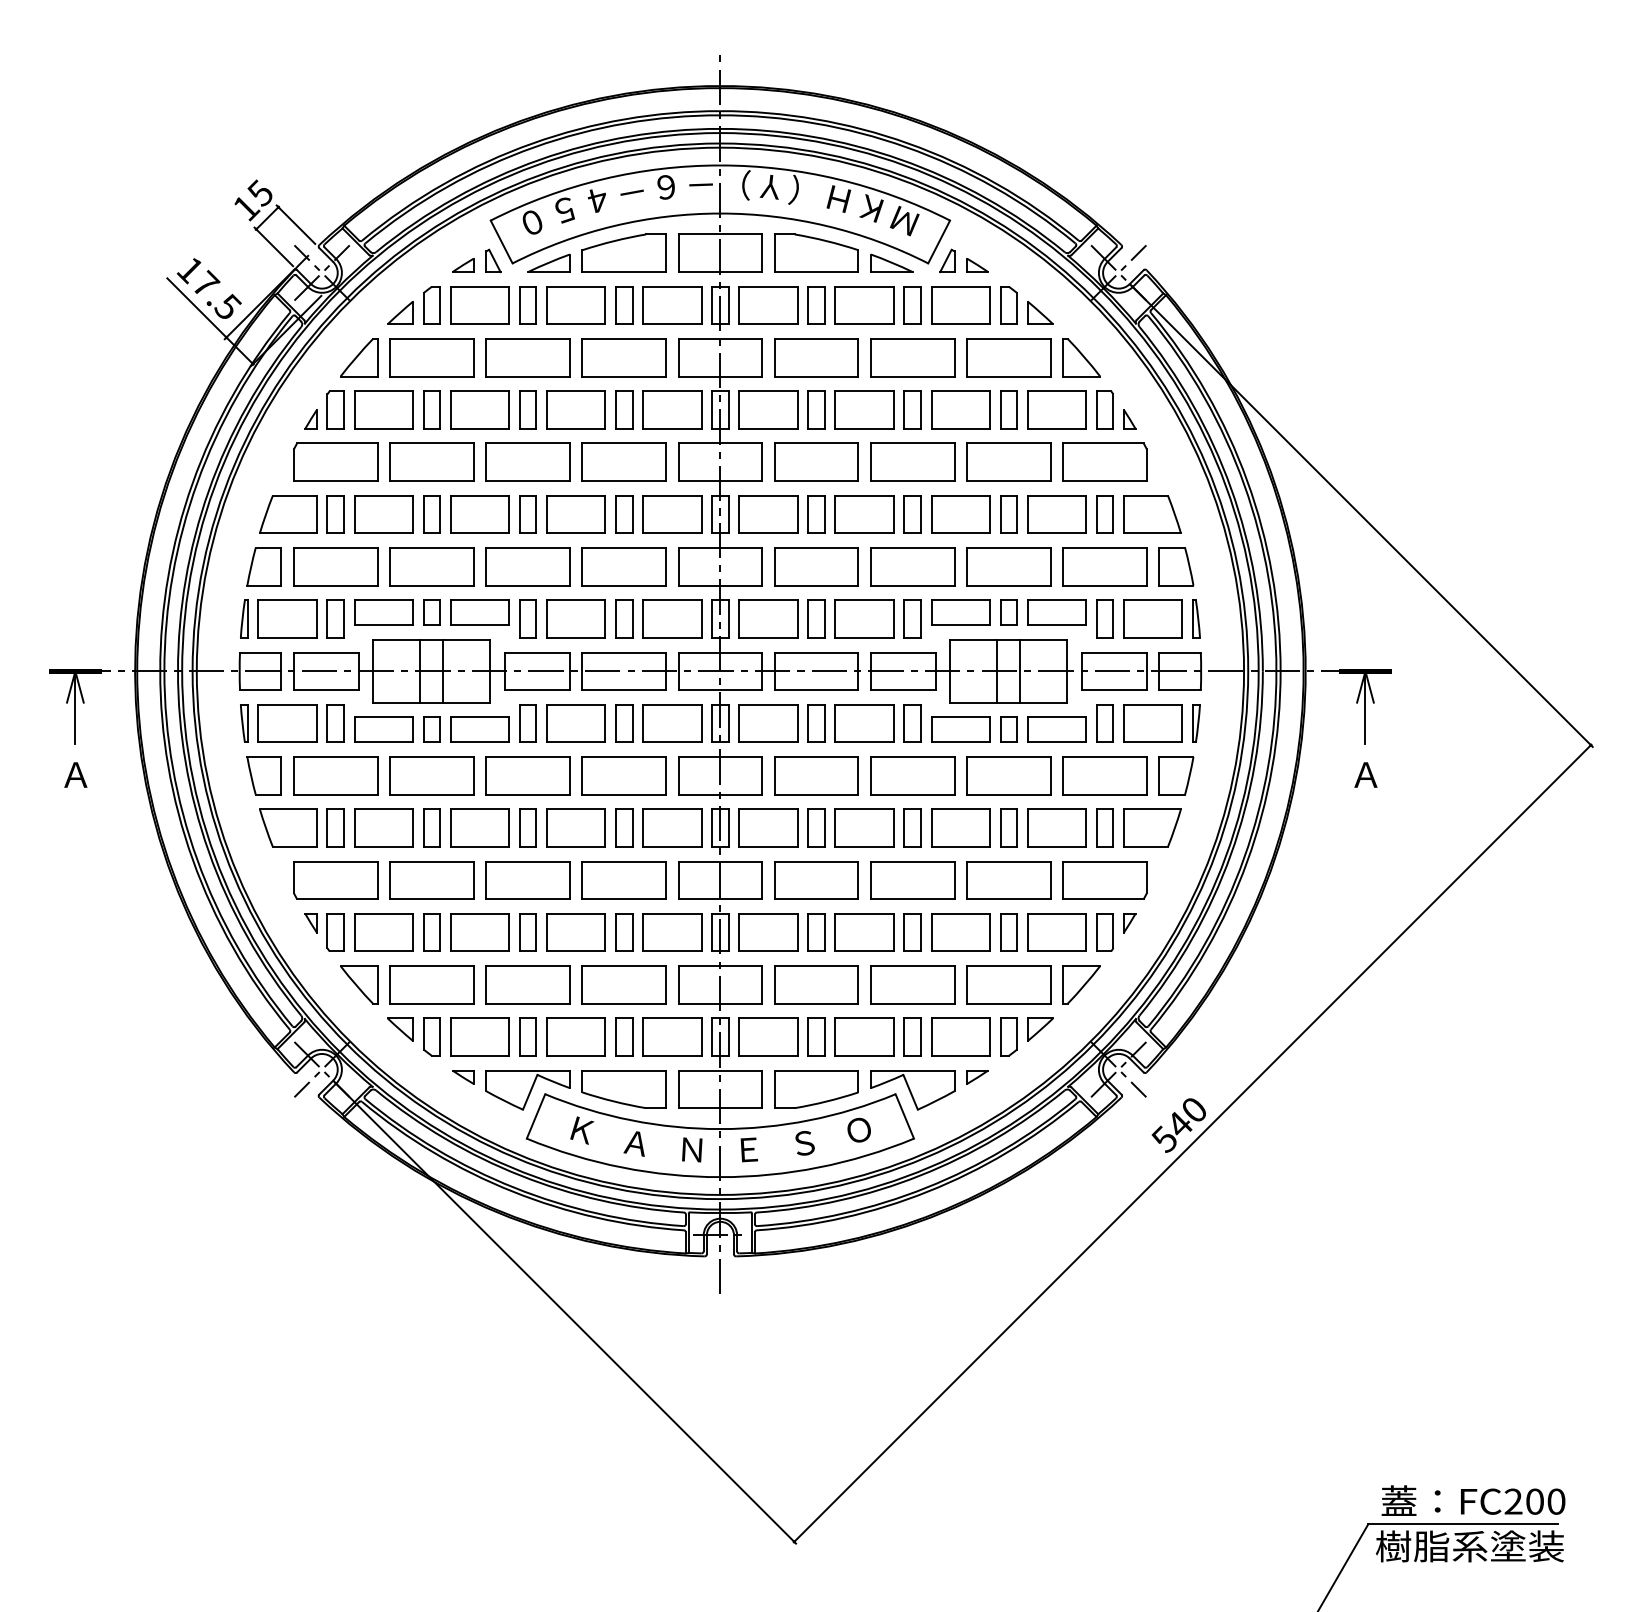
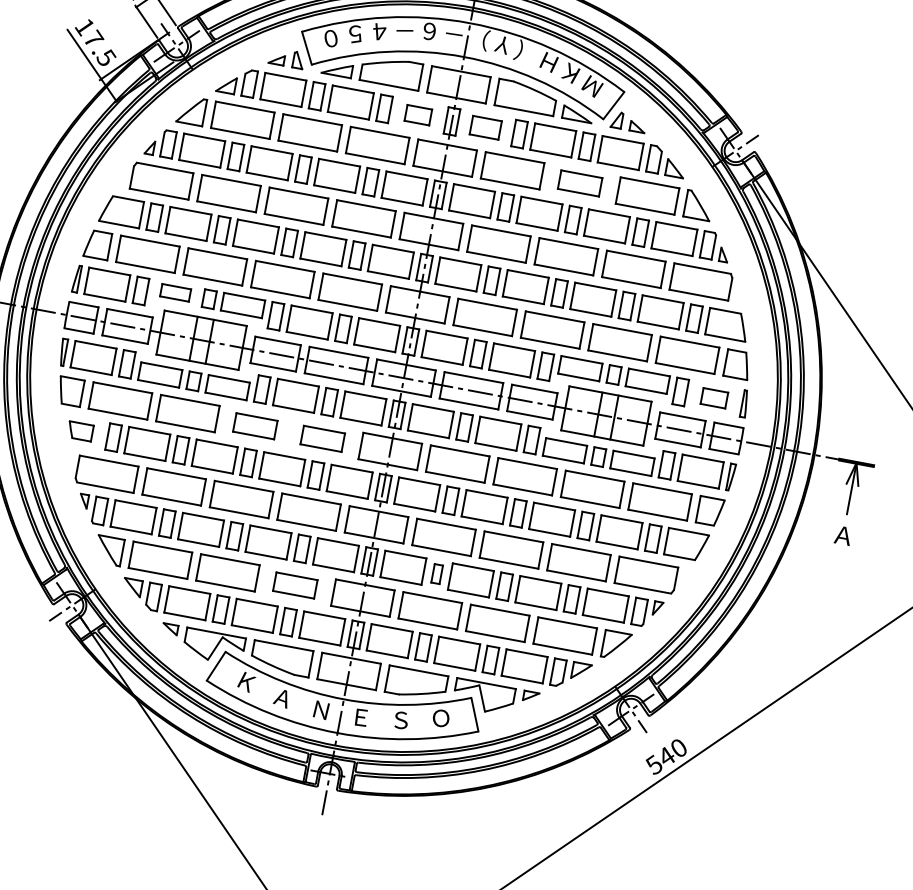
part: (672, 305) -> (418, 115), size x0.6
part: (768, 305) -> (485, 127), size x0.7
part: (912, 357) -> (579, 183), size x0.7
part: (383, 612) -> (175, 292), size x0.7
part: (1152, 618) -> (714, 397), size x0.6
part: (527, 775) -> (254, 425), size x0.7
part: (623, 775) -> (322, 438), size x0.7
part: (288, 827) -> (80, 431), size x0.6
part: (816, 932) -> (437, 574), size x0.7
part: (623, 984) -> (294, 585), size x0.7

